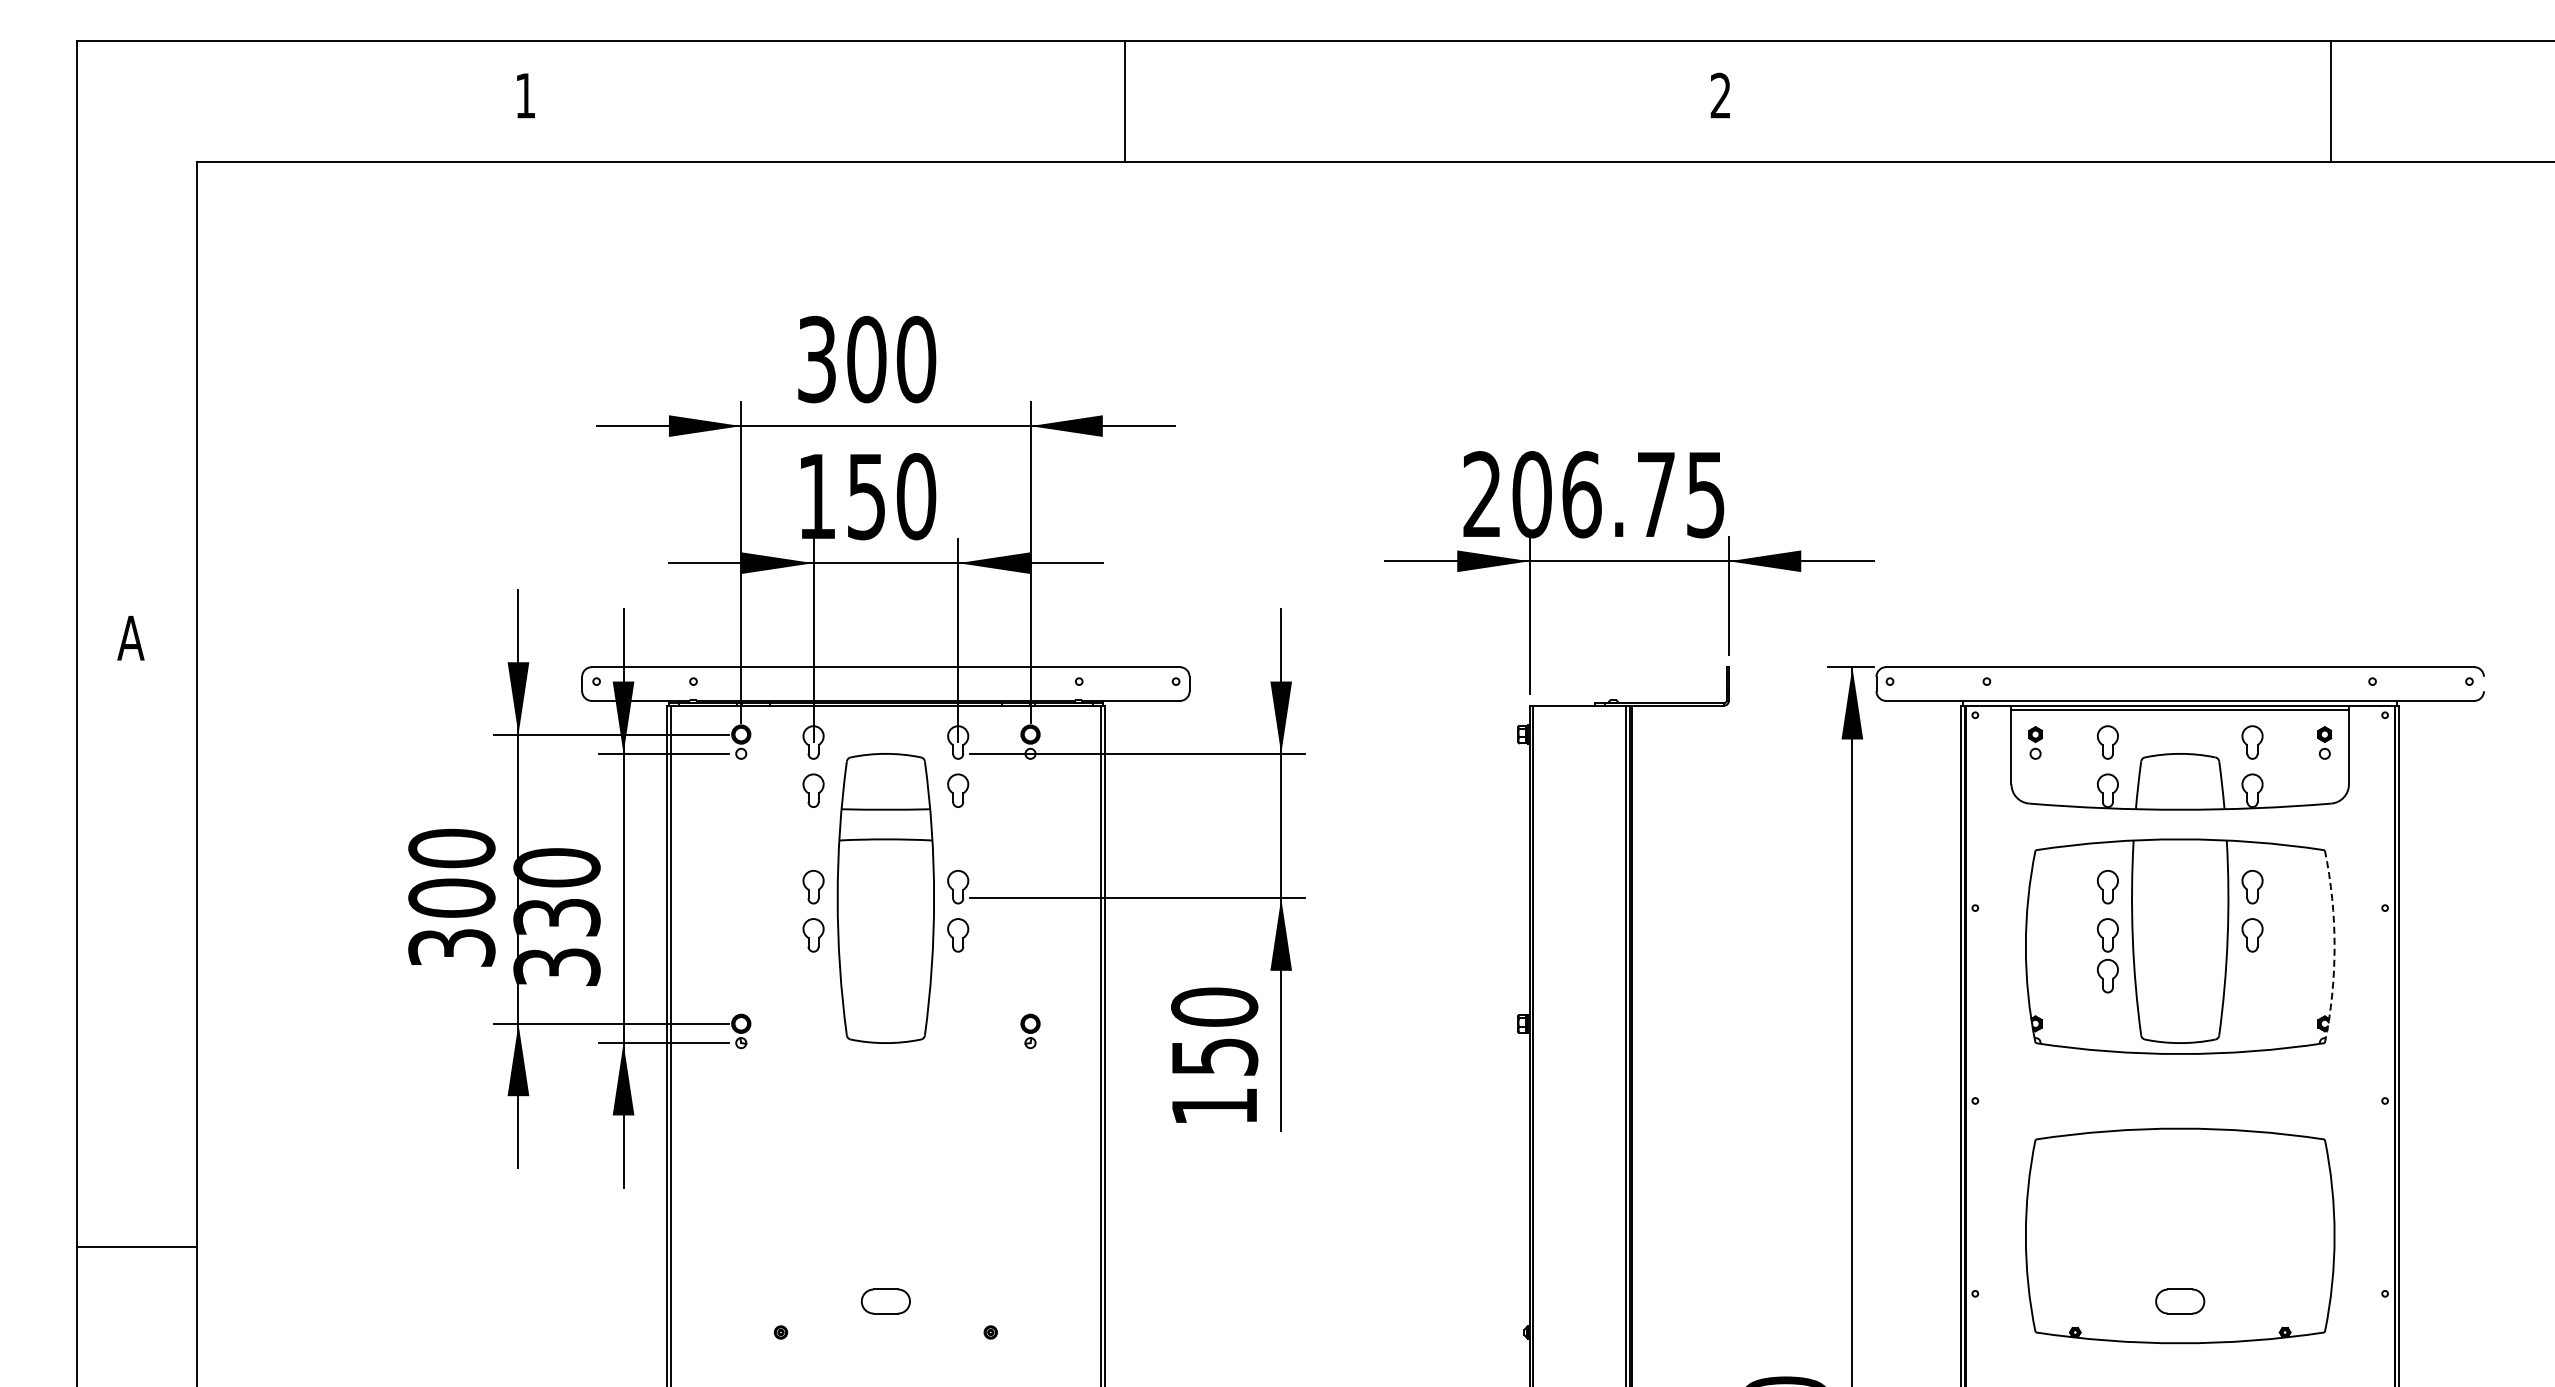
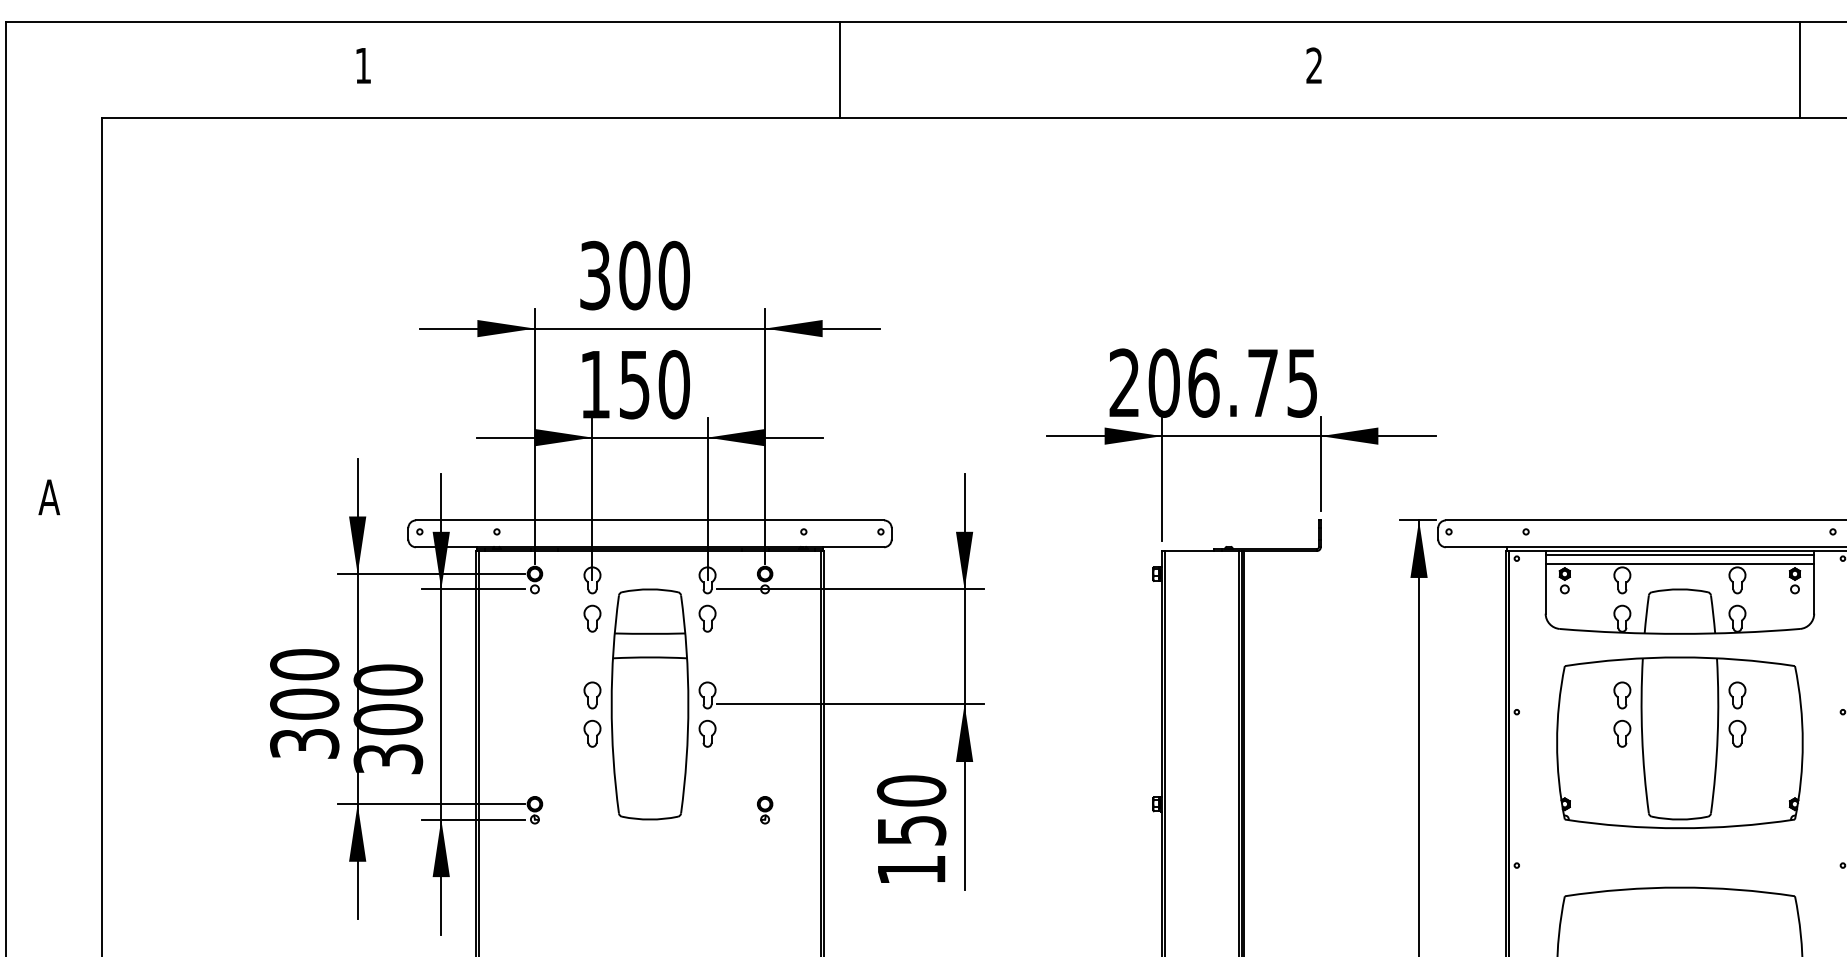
line: (2179, 722) -> (1679, 564), added
text: (556, 917) -> (387, 719), 330 -> 300
arc: (2334, 946) -> (1802, 742), dashed -> solid
part: (2107, 976) -> (1622, 766), removed

